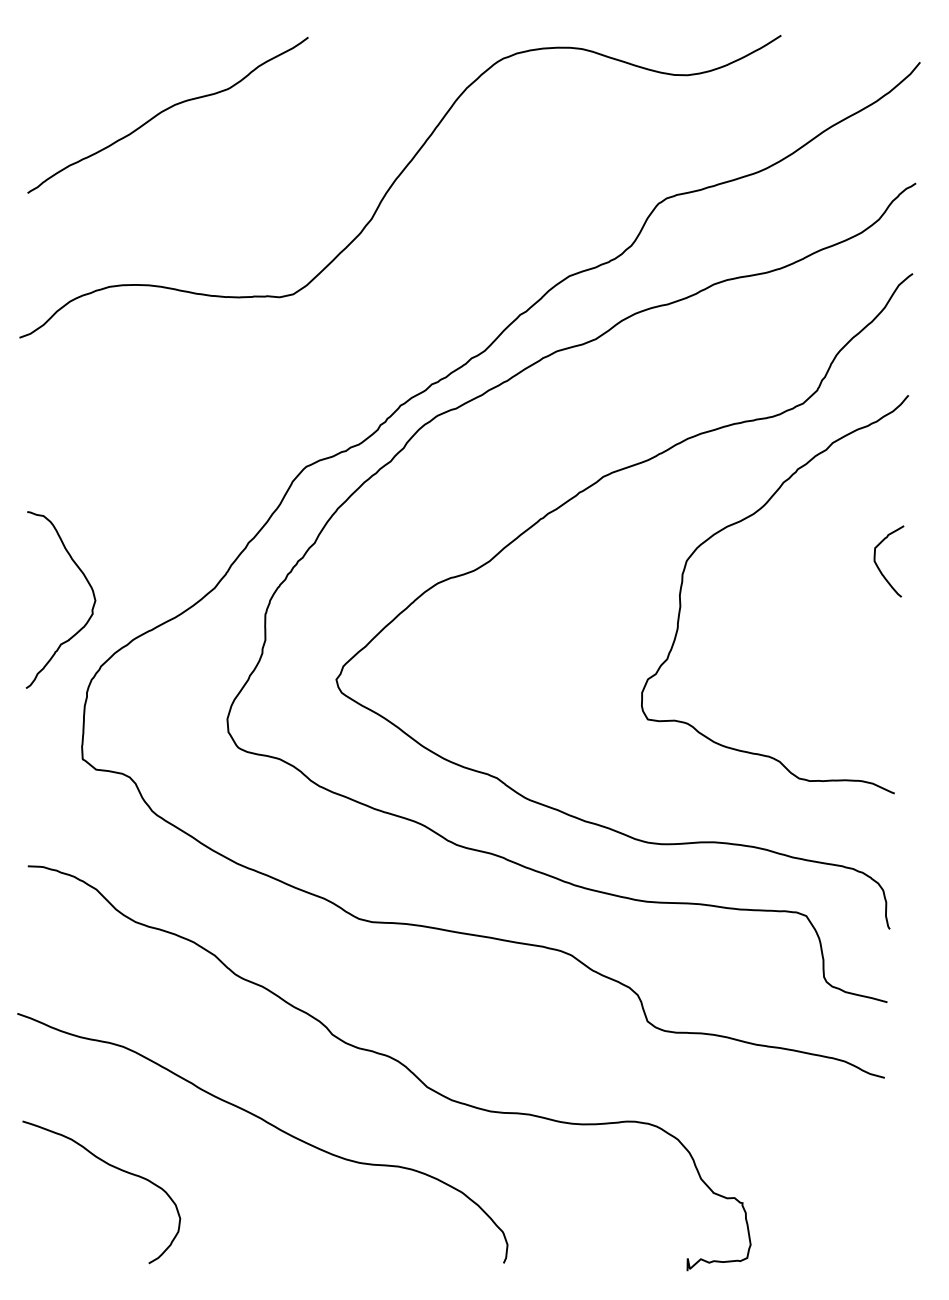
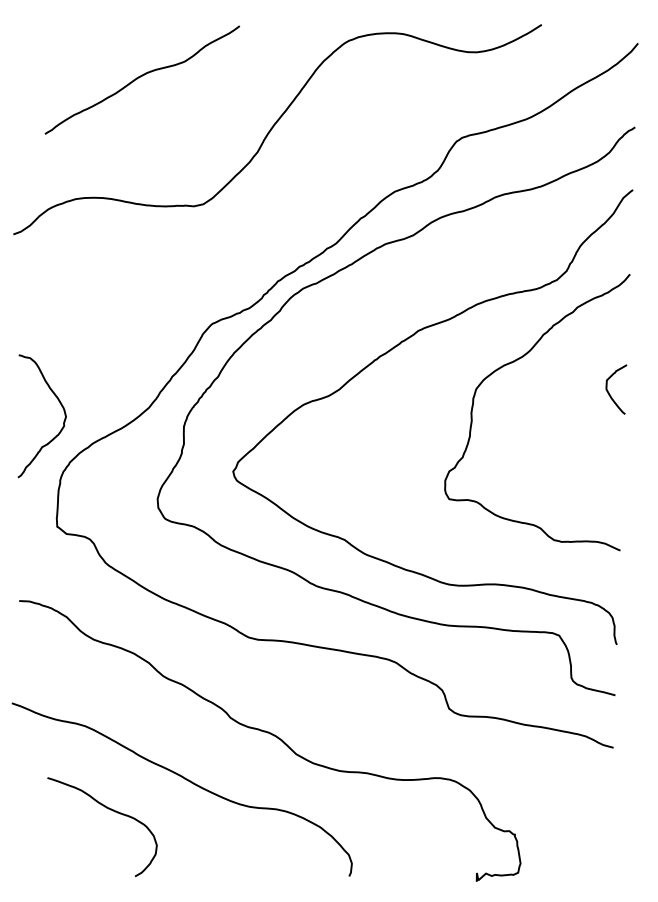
curve: (165, 111) -> (140, 77), moved
curve: (113, 1168) -> (110, 810), moved

